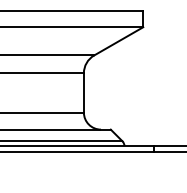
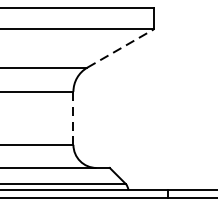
line: (119, 41) -> (121, 48), solid -> dashed
line: (83, 92) -> (72, 117), solid -> dashed

